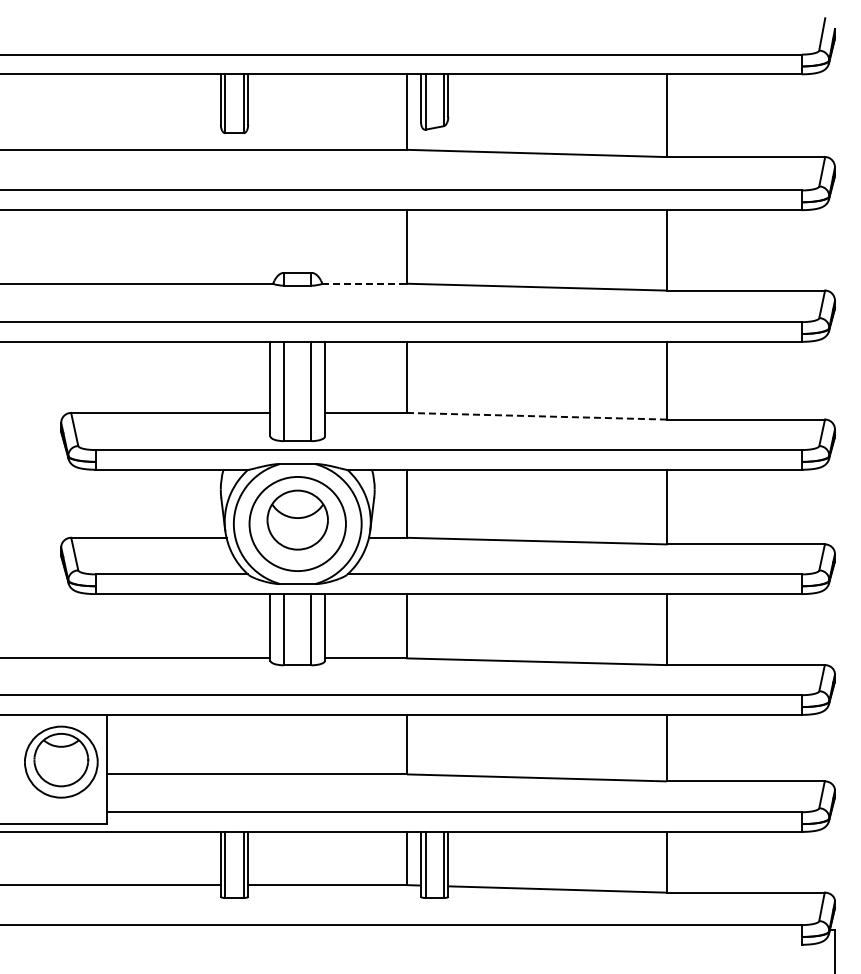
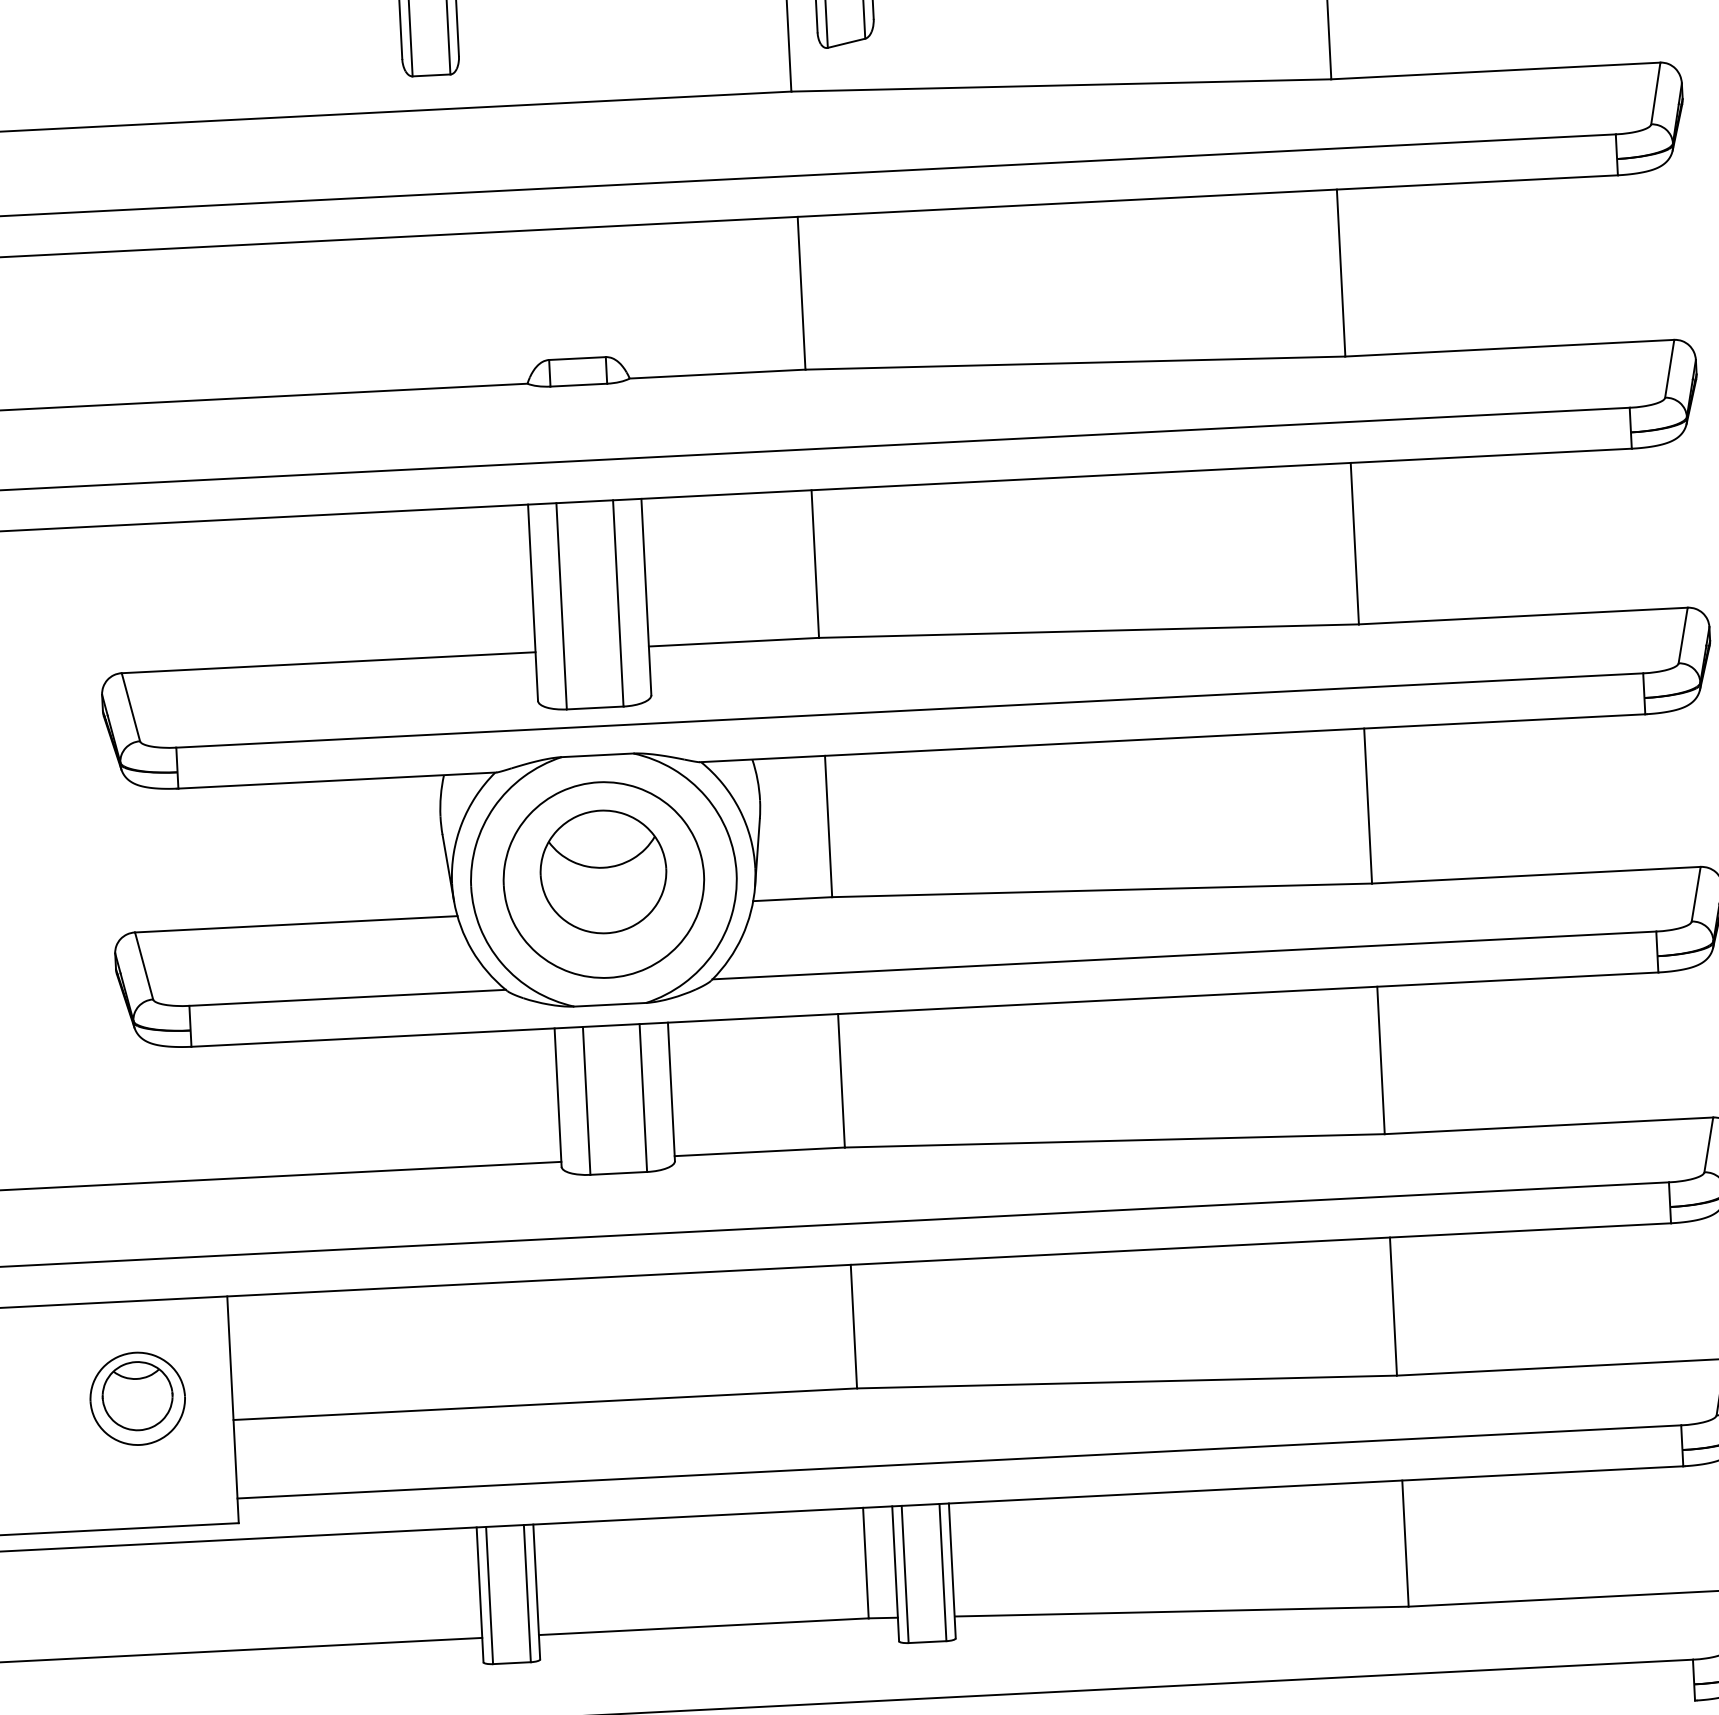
line: (365, 283) -> (719, 373), dashed -> solid
line: (536, 416) -> (1088, 631), dashed -> solid
part: (60, 761) -> (136, 1398), size x0.62

